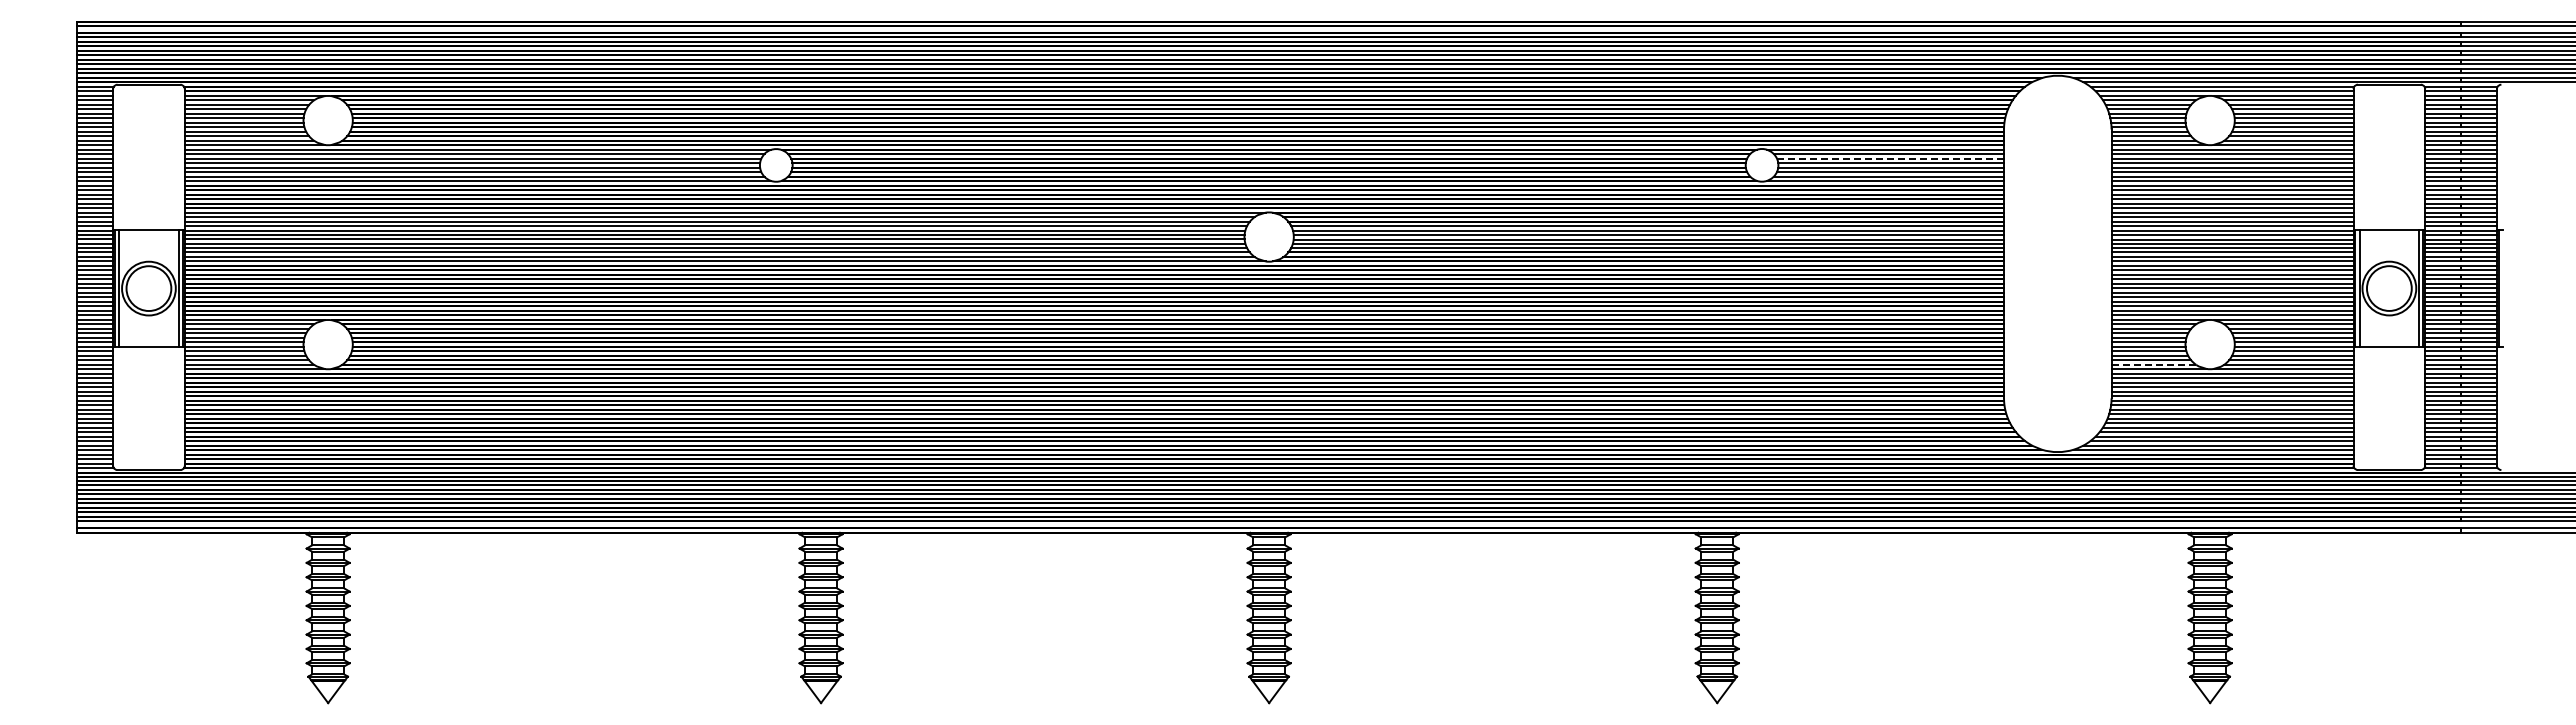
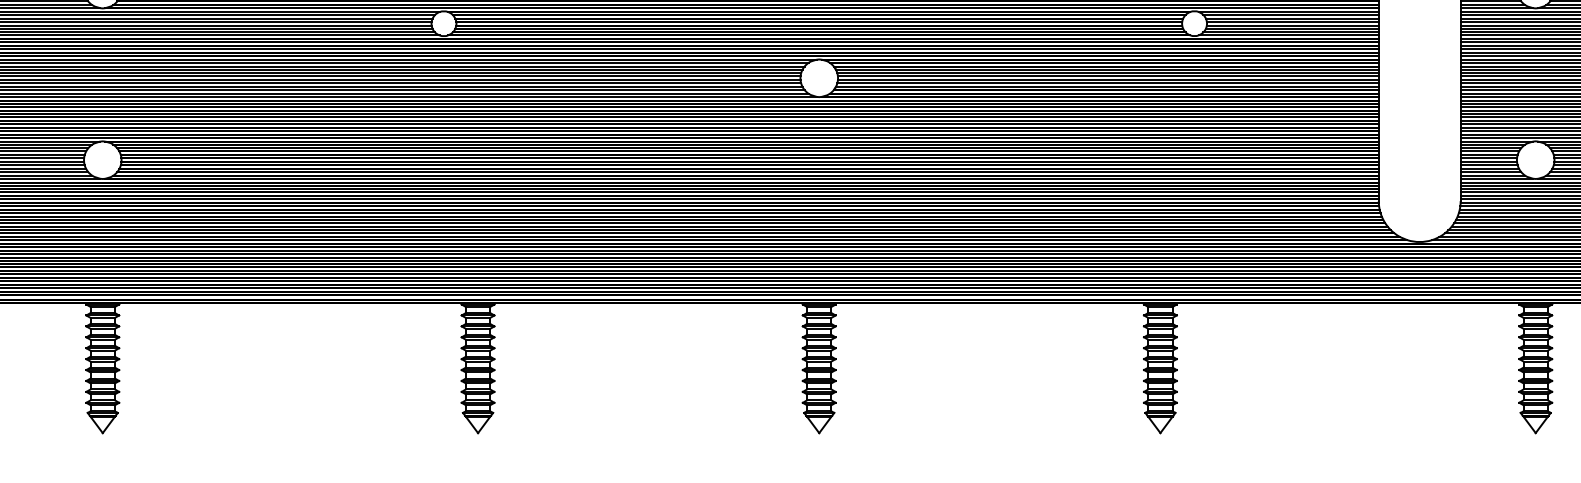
line: (1891, 158) -> (1293, 18), dashed -> solid
line: (2154, 364) -> (1493, 175), dashed -> solid

